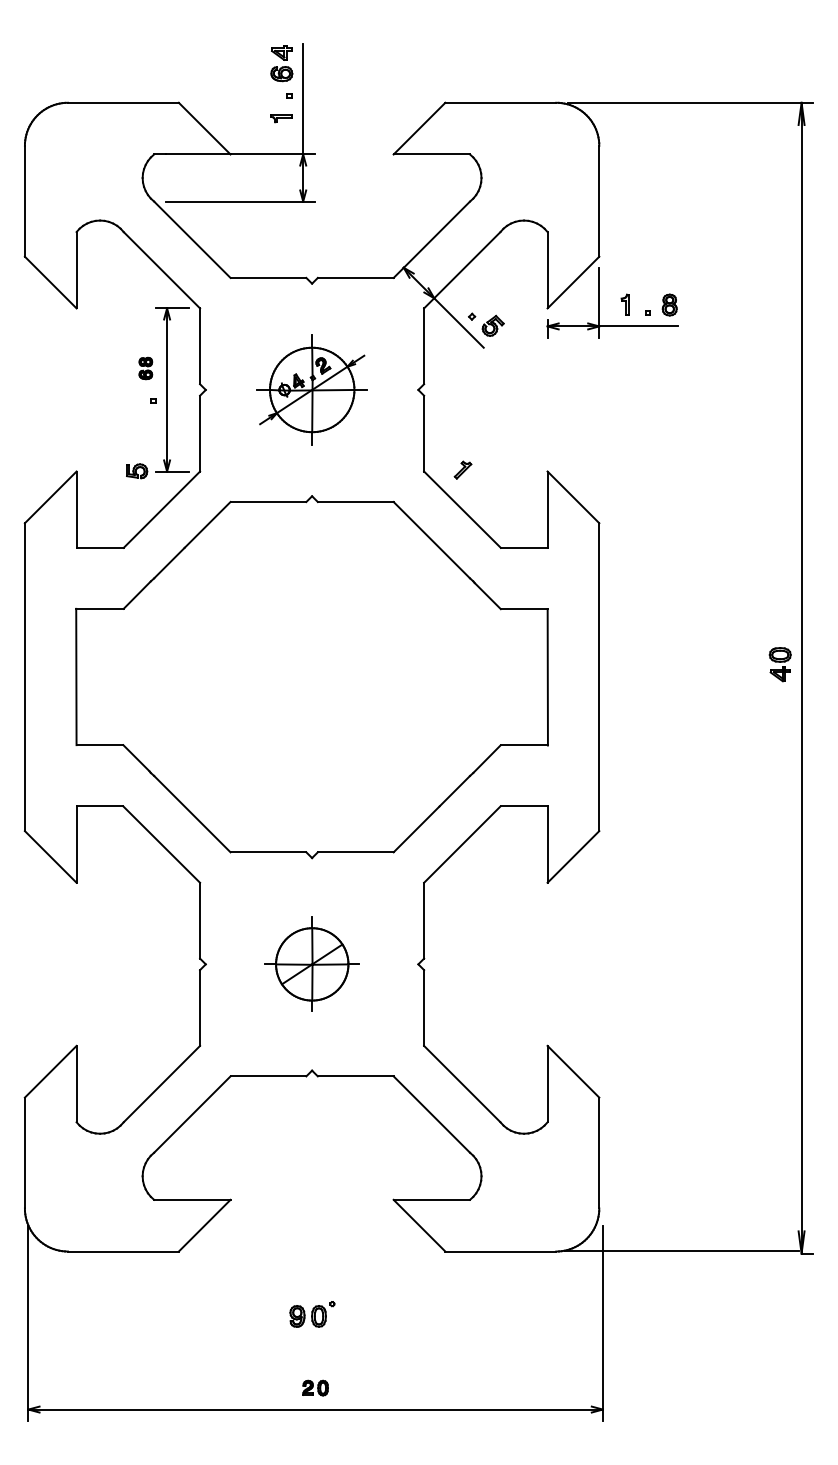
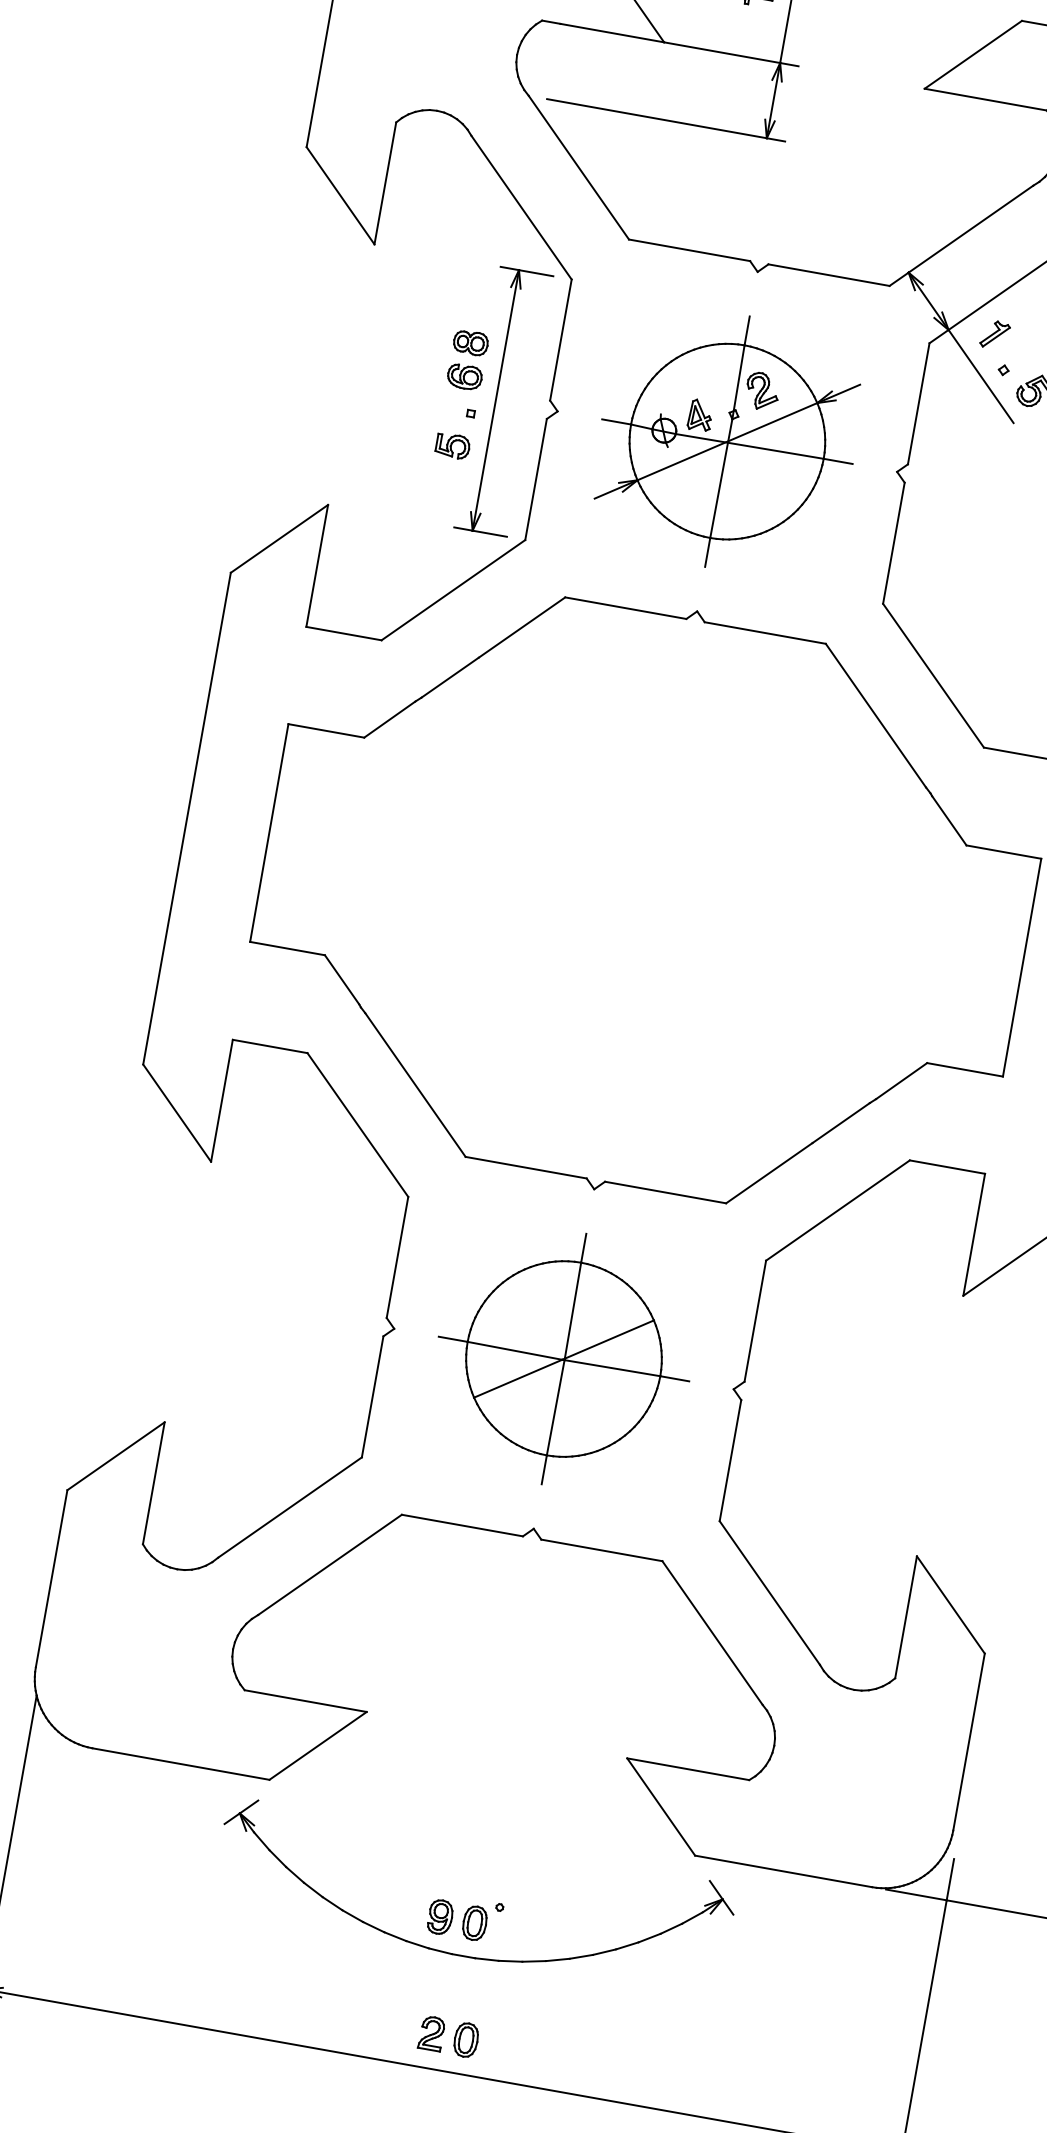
part: (145, 368) -> (467, 359), size x1.67
part: (312, 389) -> (728, 441), size x1.43
part: (462, 469) -> (994, 333), moved
part: (137, 471) -> (453, 446), moved
part: (312, 964) -> (564, 1359), size x1.67
part: (309, 1336) -> (453, 1952), added
part: (315, 1387) -> (449, 2035), size x1.43

